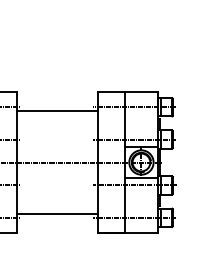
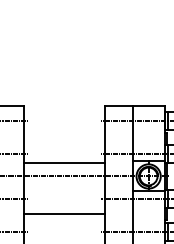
line: (56, 110) -> (63, 162), moved
line: (56, 214) -> (63, 214), moved

